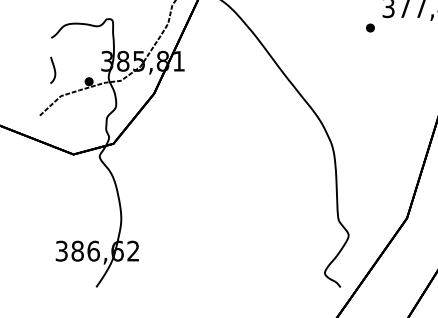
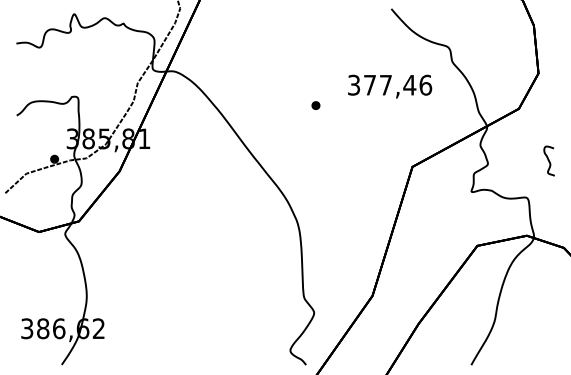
part: (370, 27) -> (315, 105), moved
curve: (54, 69) -> (19, 147), removed

